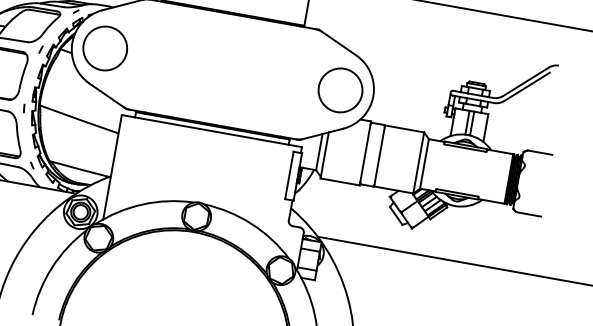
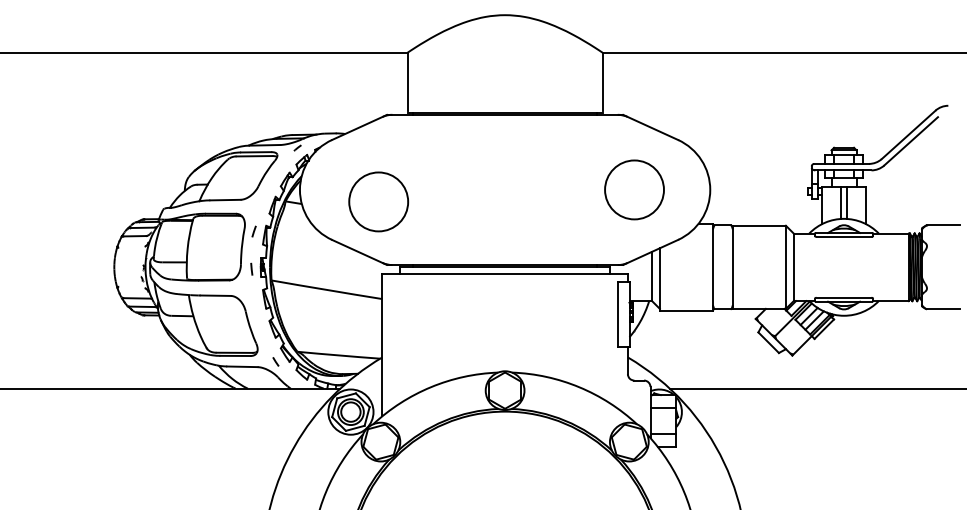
circle: (105, 48) -> (378, 201), moved
arc: (40, 49) -> (253, 231), moved
circle: (340, 90) -> (634, 189), moved
arc: (24, 107) -> (251, 268), moved

